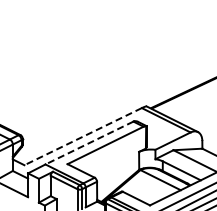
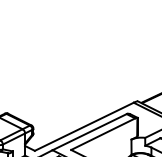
line: (82, 136) -> (83, 126), dashed -> solid
line: (89, 143) -> (89, 132), dashed -> solid

